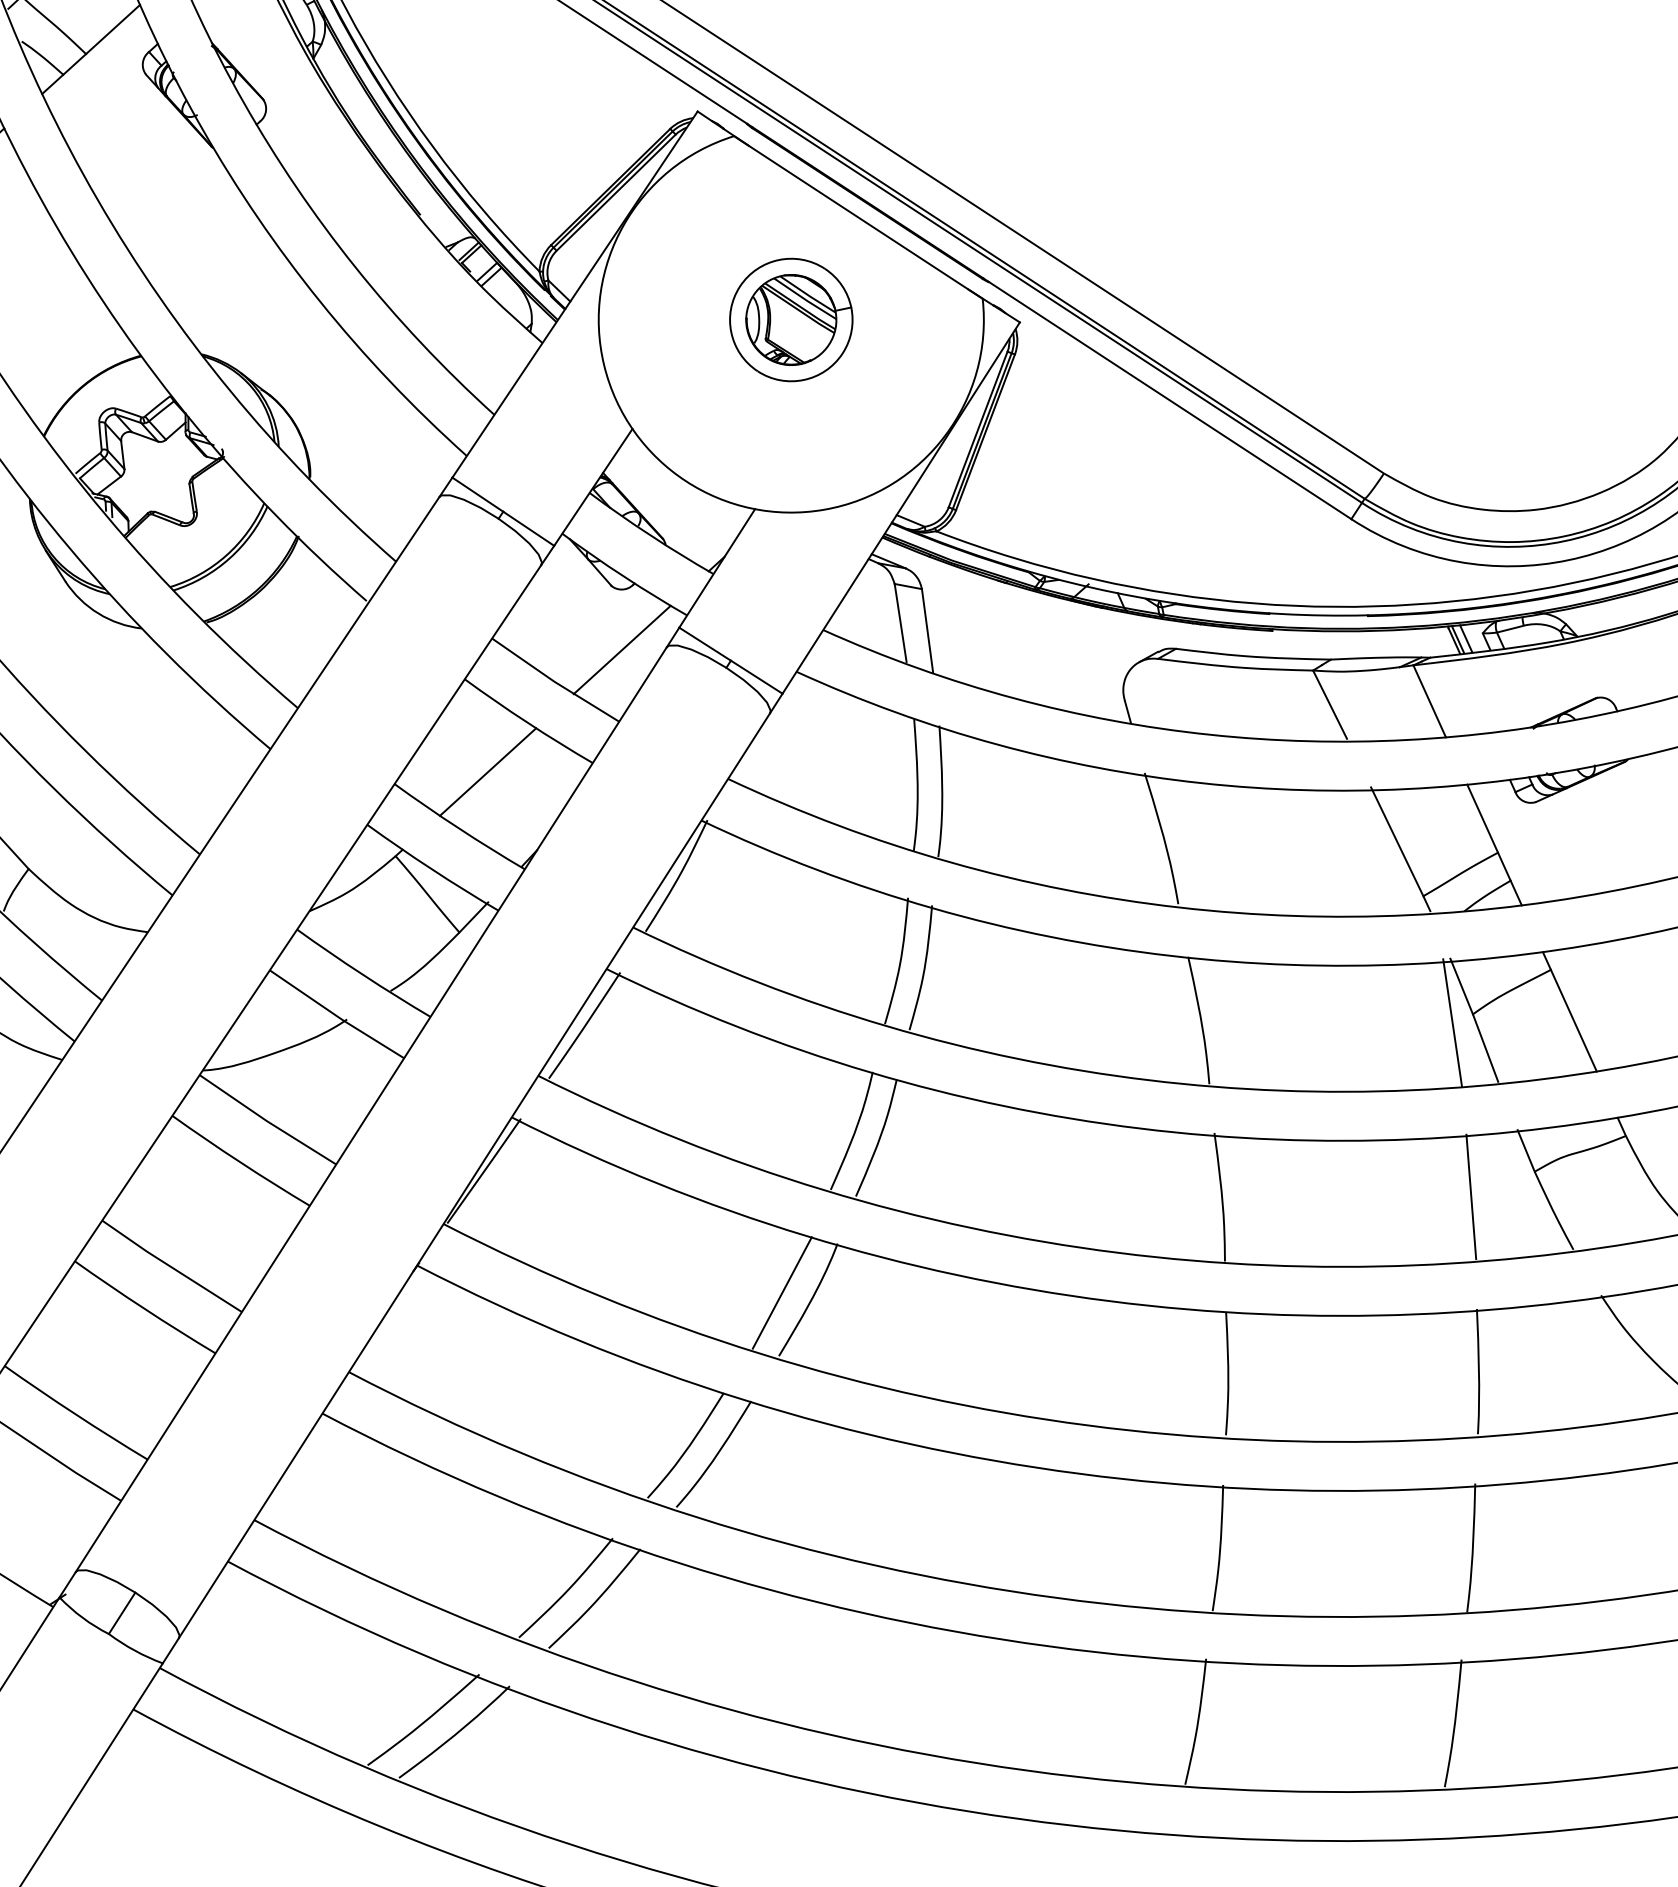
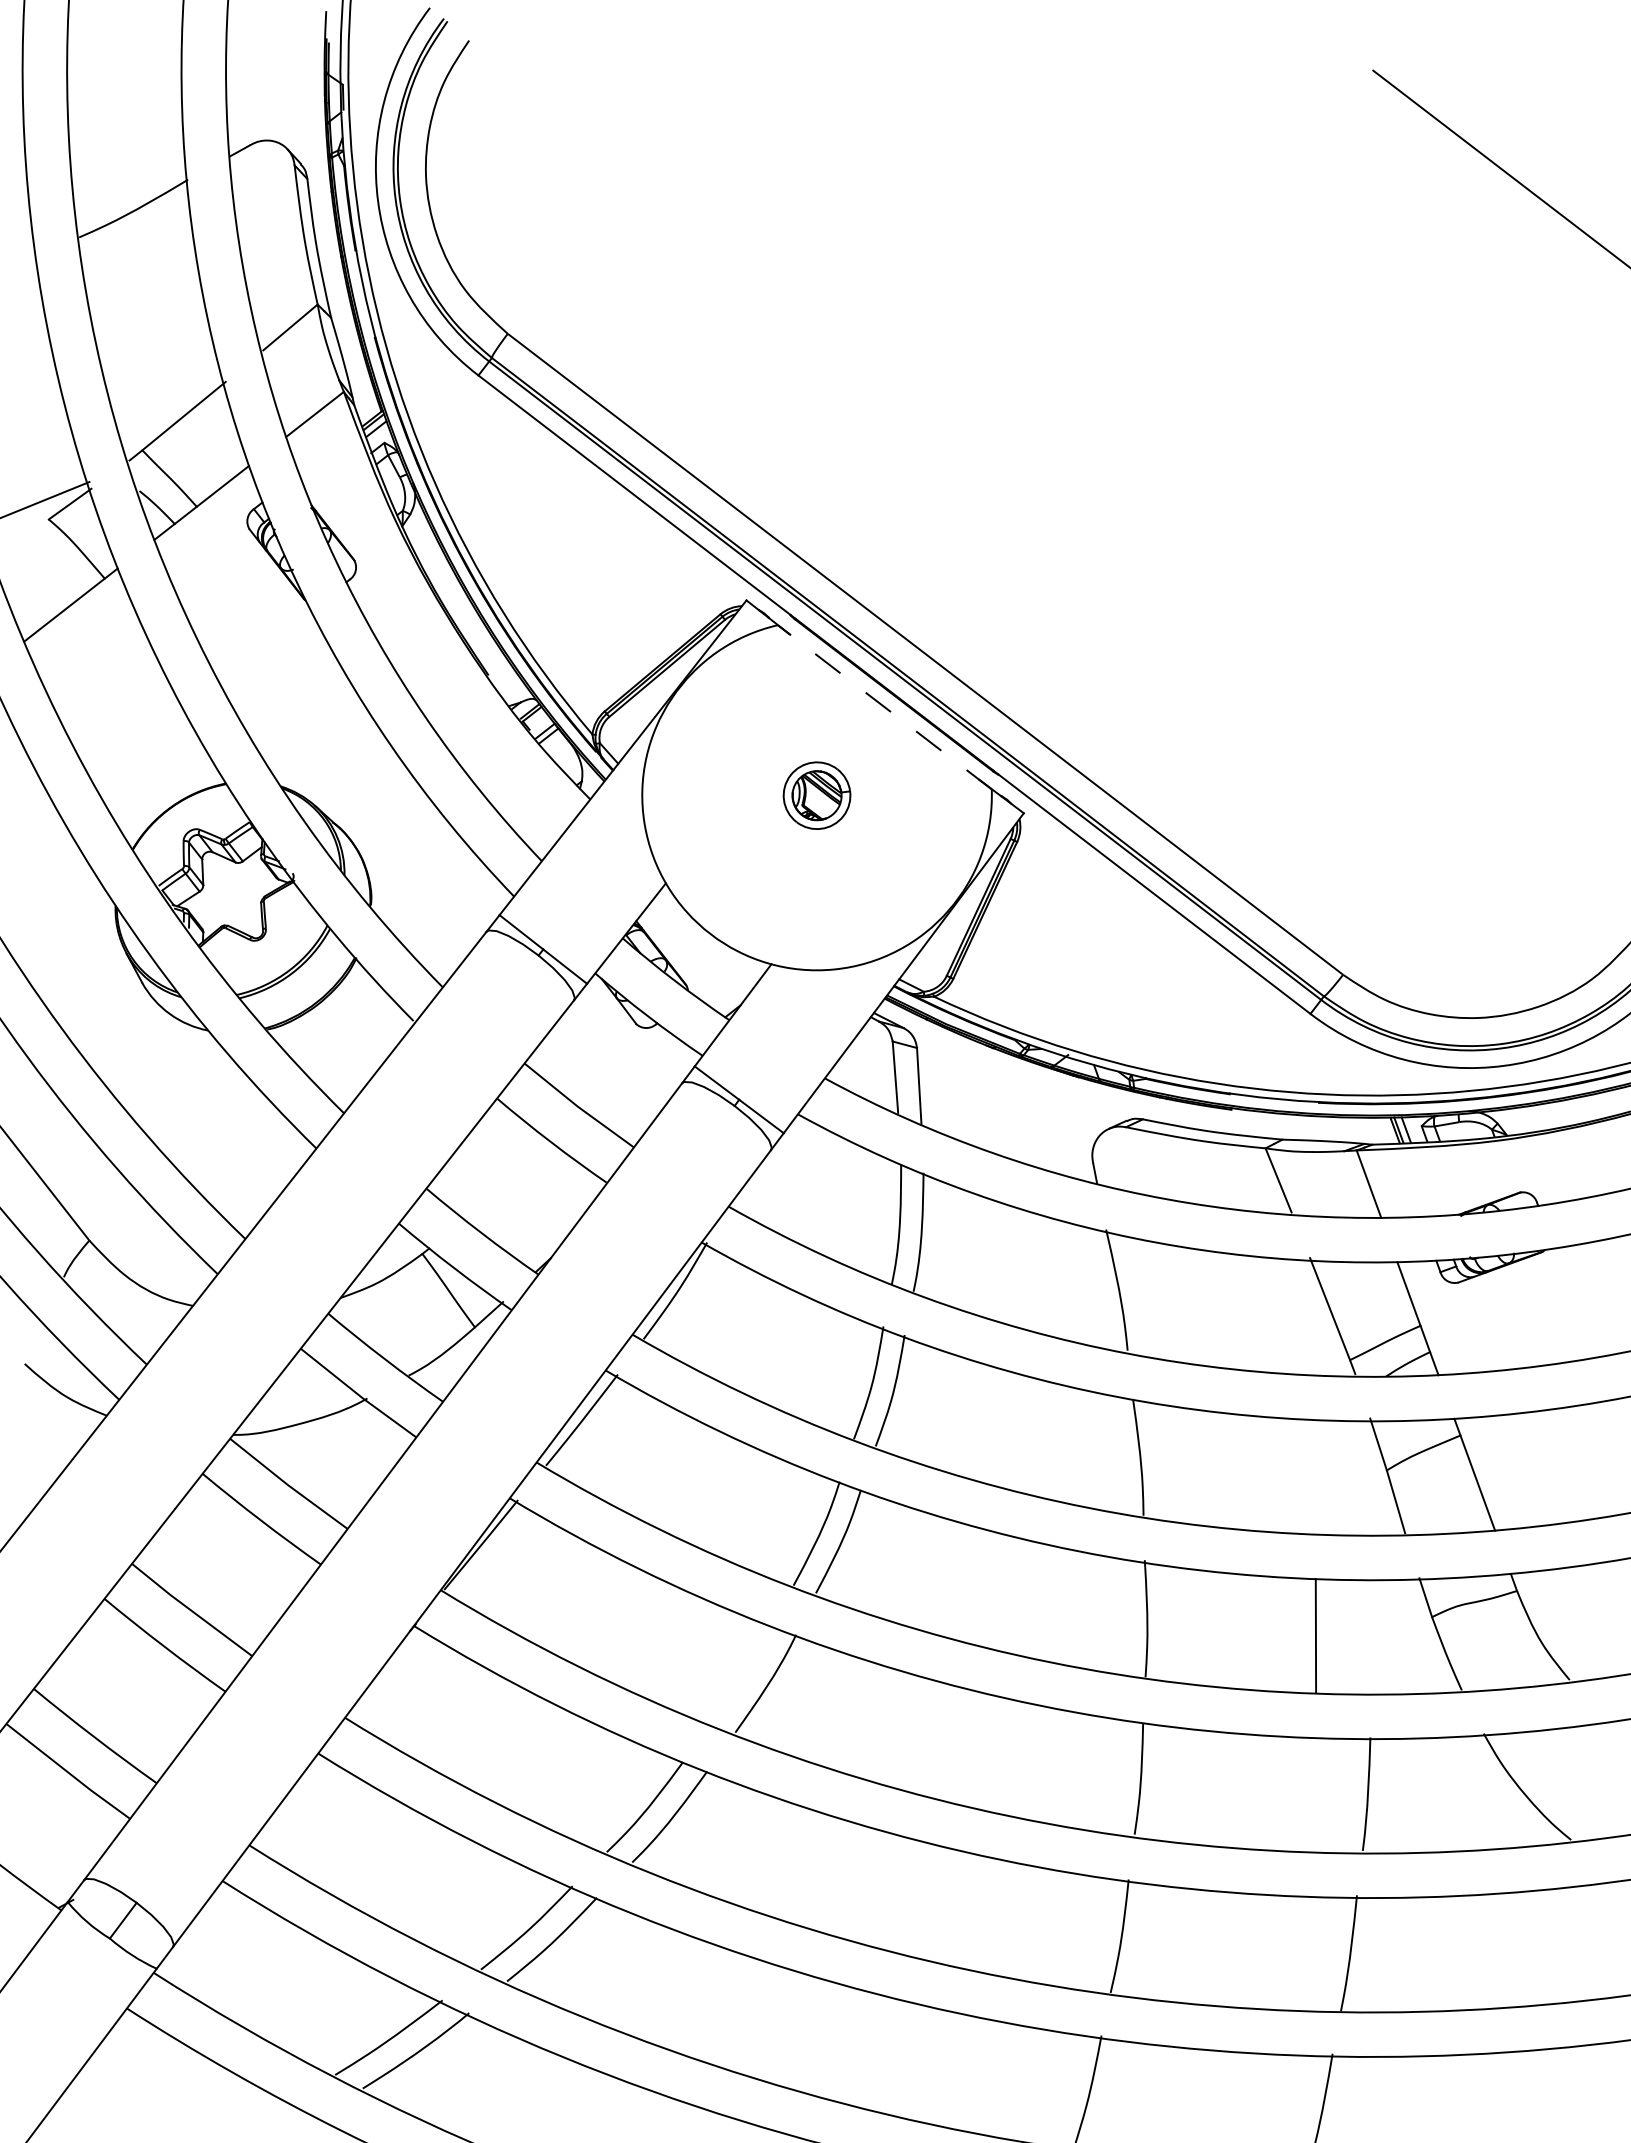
line: (858, 217) -> (884, 707), solid -> dashed
part: (790, 320) -> (816, 795), size x0.6
line: (622, 649) -> (641, 1082), removed
line: (487, 771) -> (511, 1183), removed
line: (1452, 1022) -> (1367, 1476), removed
line: (1470, 1196) -> (1315, 1635), moved
line: (782, 1292) -> (742, 1675), removed

